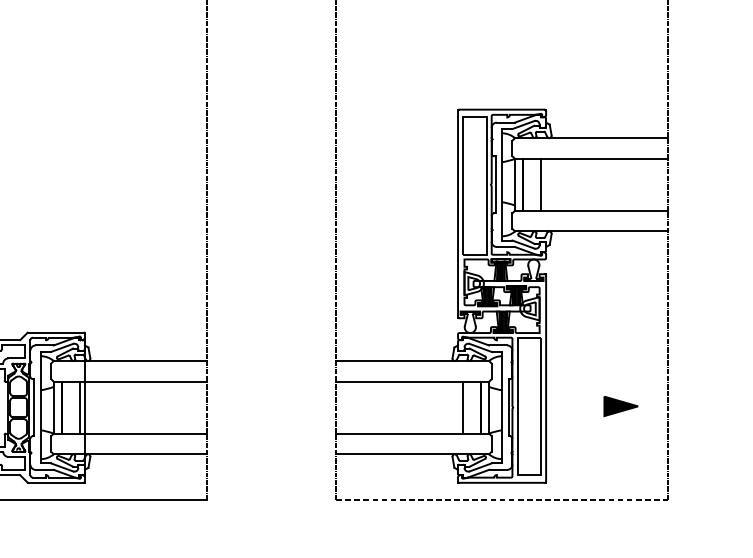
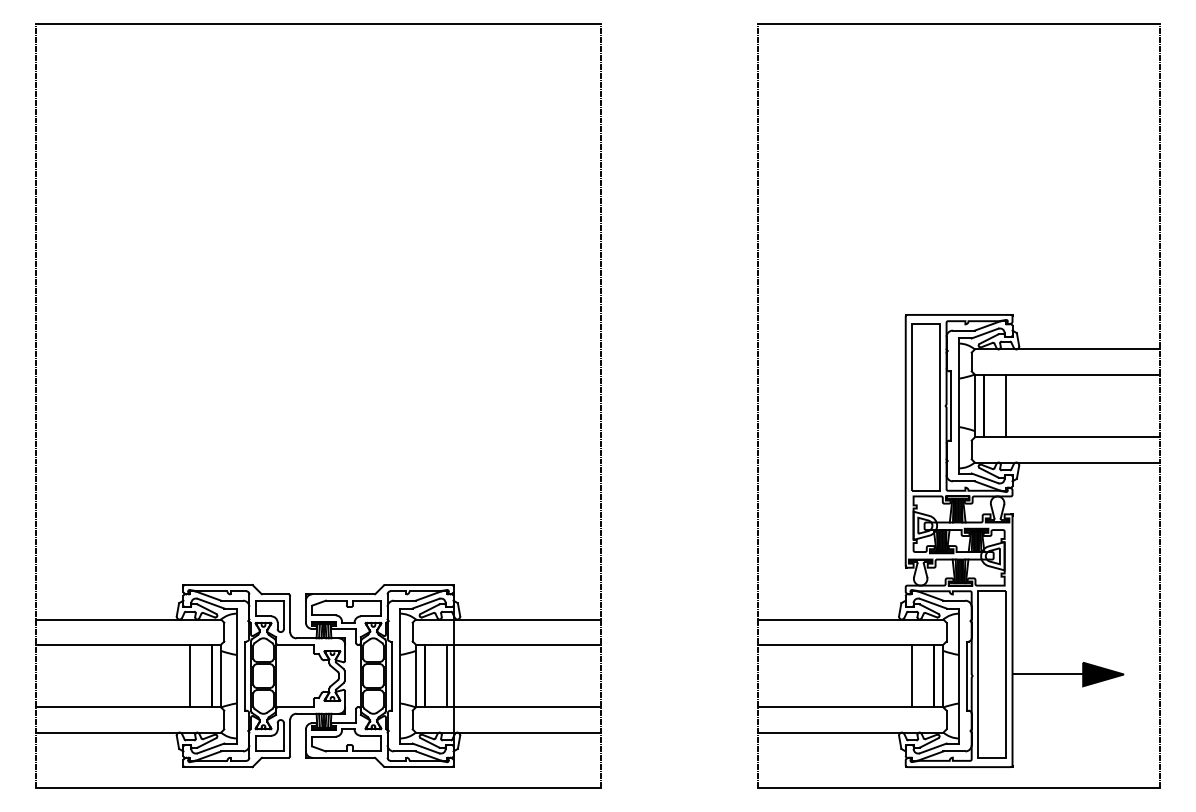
line: (574, 406) -> (1047, 674), added
line: (502, 499) -> (959, 787), dashed -> solid

